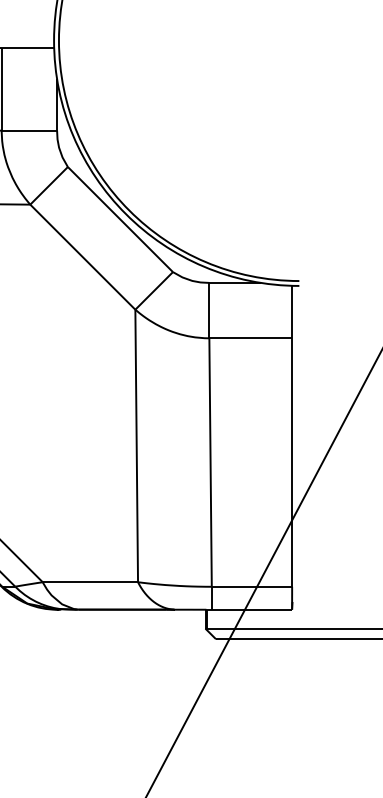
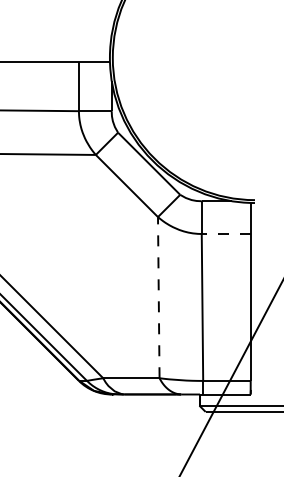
line: (249, 339) -> (225, 234), solid -> dashed
line: (136, 445) -> (158, 297), solid -> dashed

